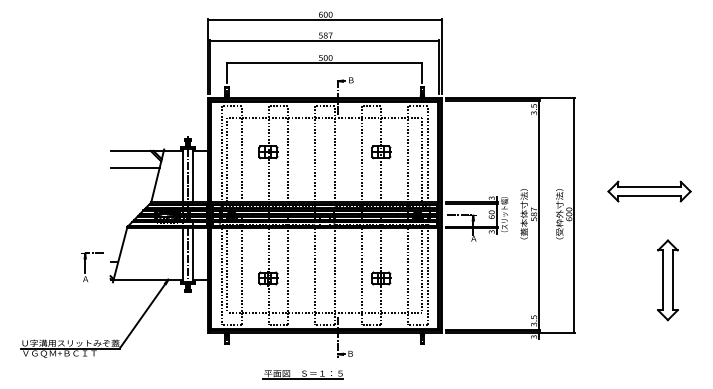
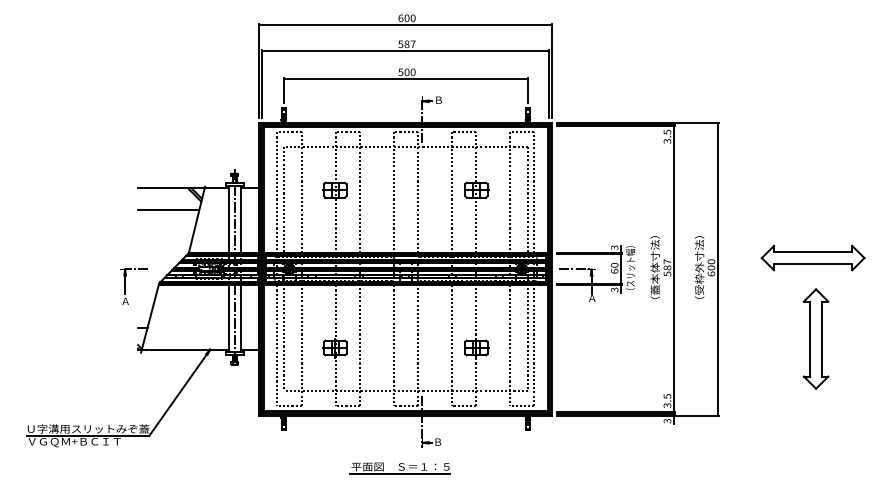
part: (649, 191) -> (813, 258), moved
part: (85, 266) -> (125, 285), moved
part: (667, 280) -> (815, 339), moved
part: (302, 374) -> (399, 468), moved

